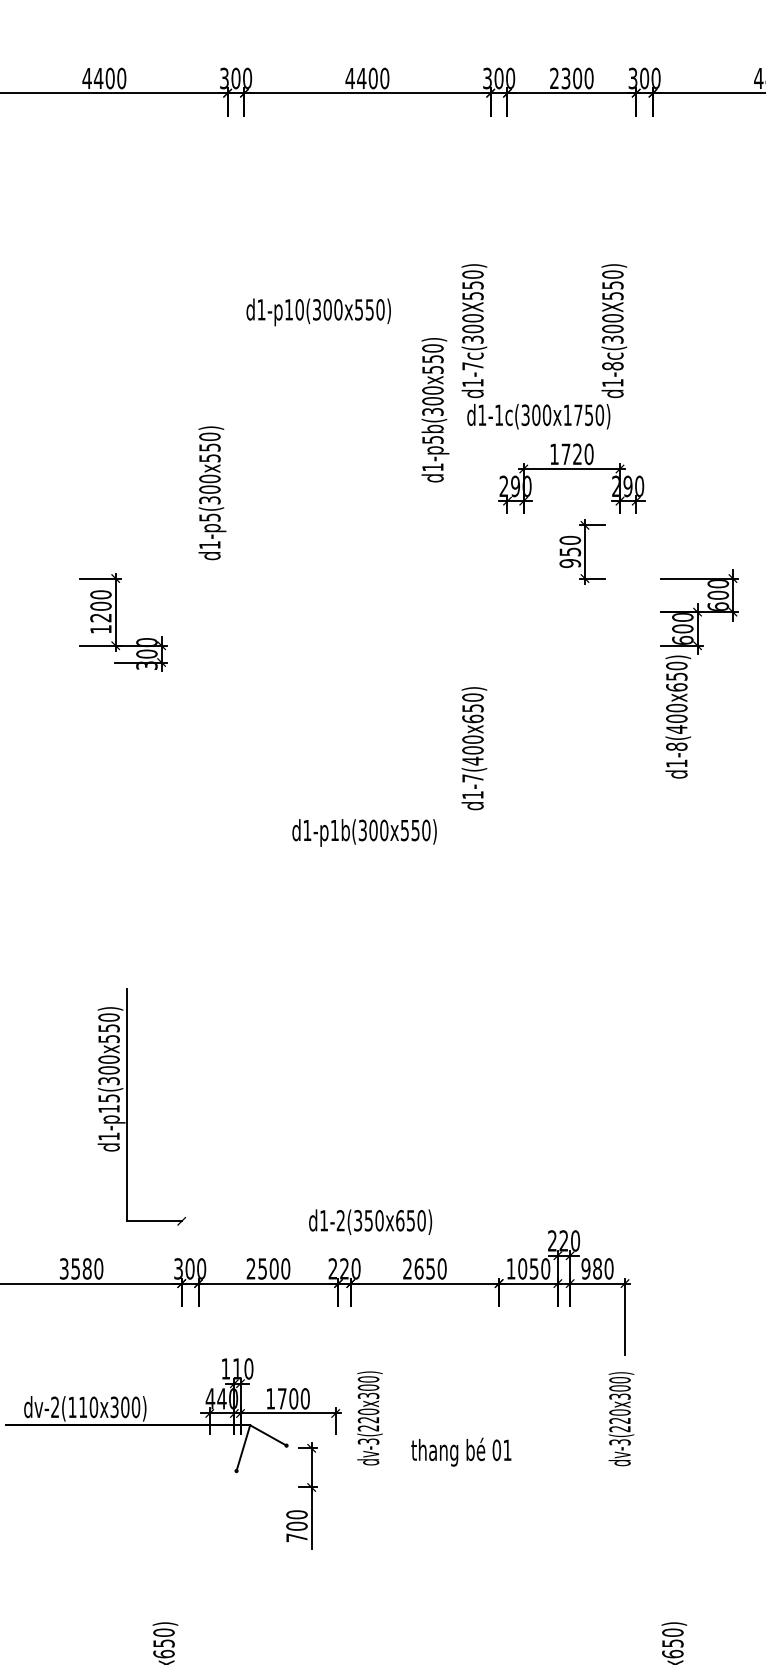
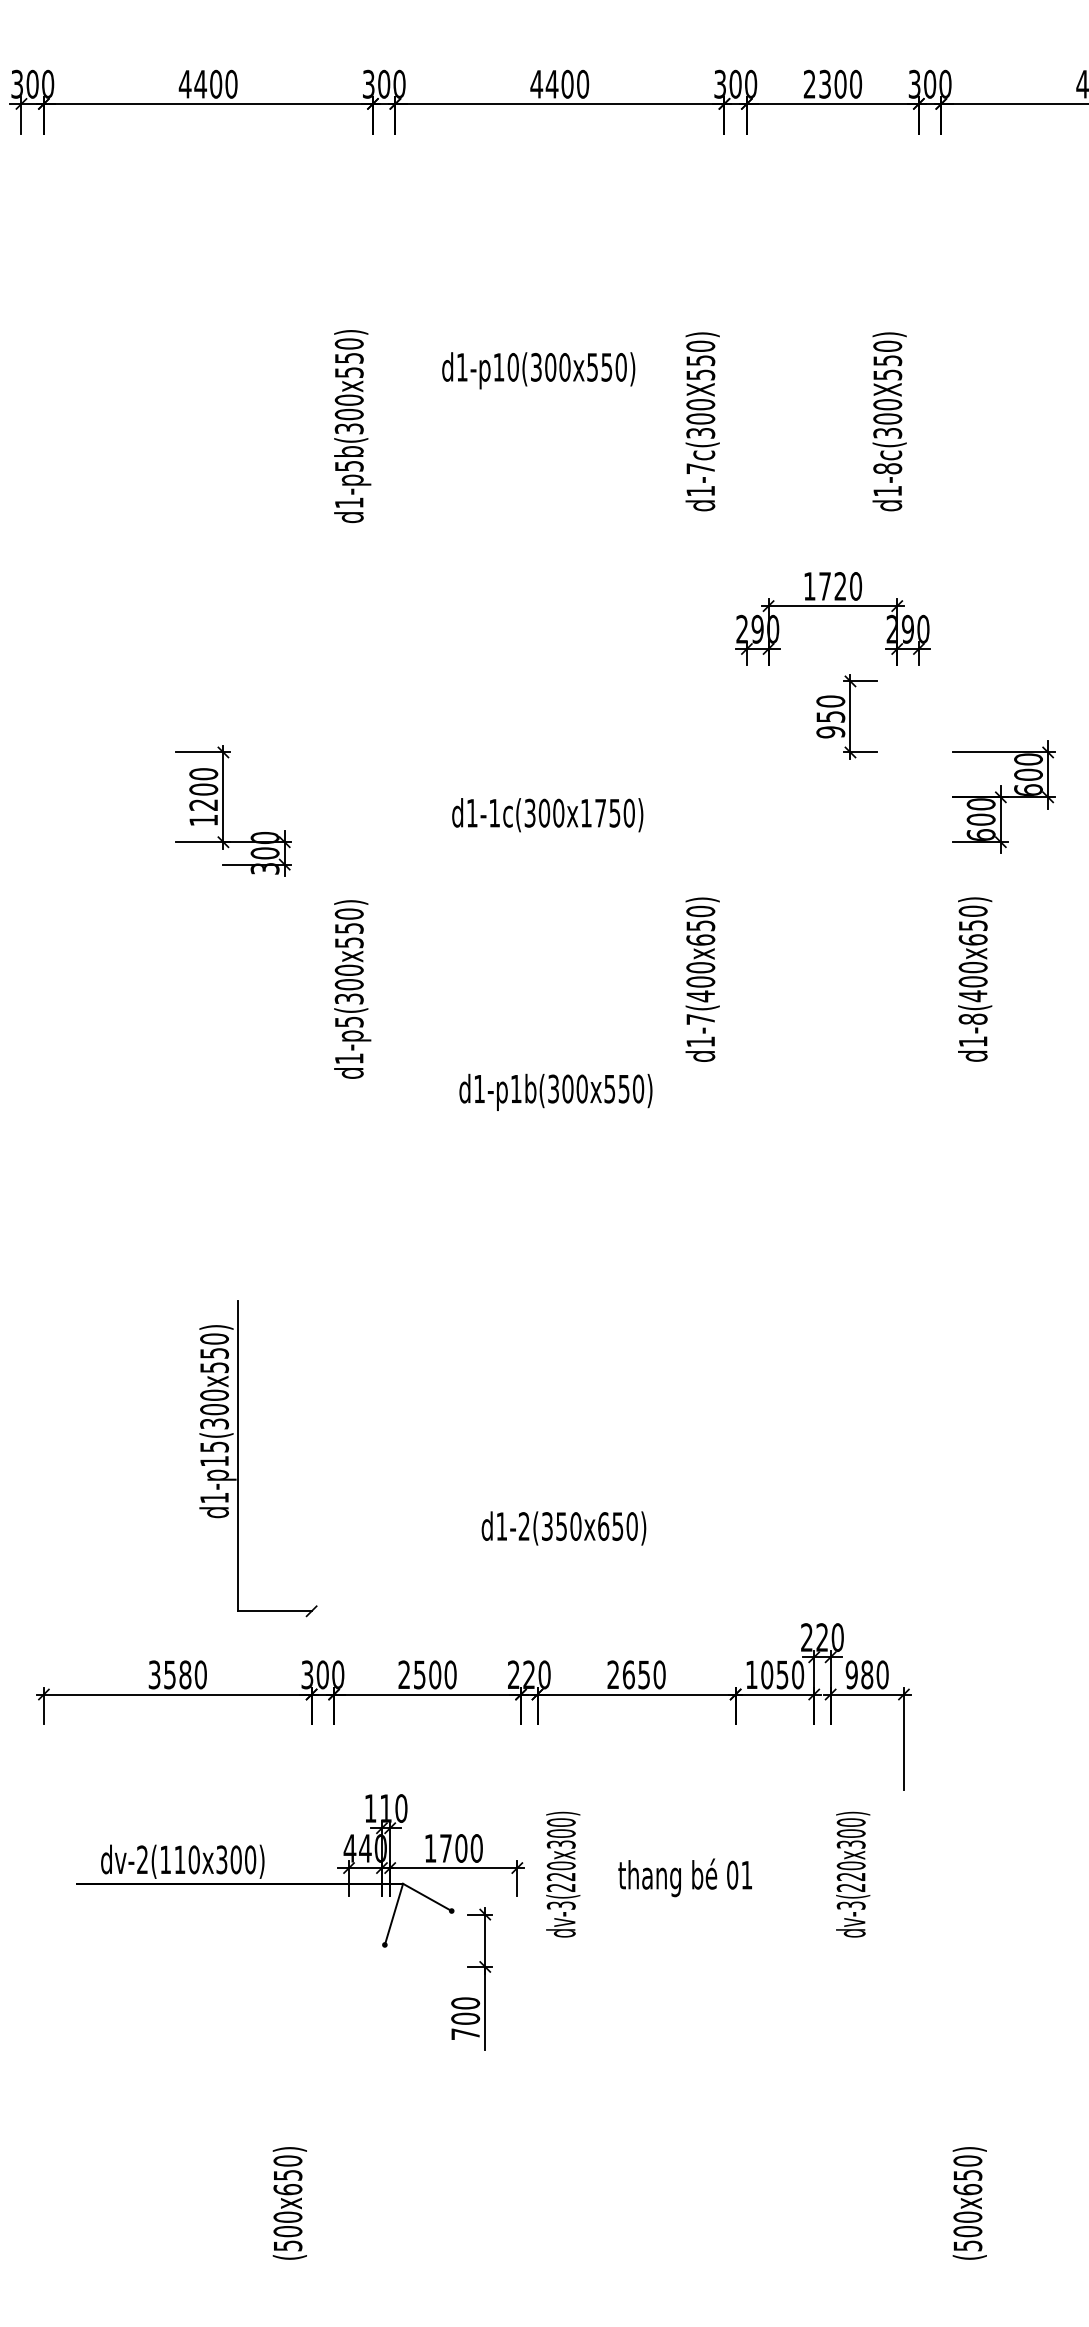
text: (318, 312) -> (538, 370), moved
text: (435, 410) -> (352, 426), moved
text: (538, 416) -> (547, 815), moved
text: (212, 493) -> (352, 989), moved
text: (678, 717) -> (975, 979), moved
text: (370, 1222) -> (563, 1528), moved
text: (621, 1419) -> (853, 1874), moved
text: (460, 1451) -> (684, 1877), moved

